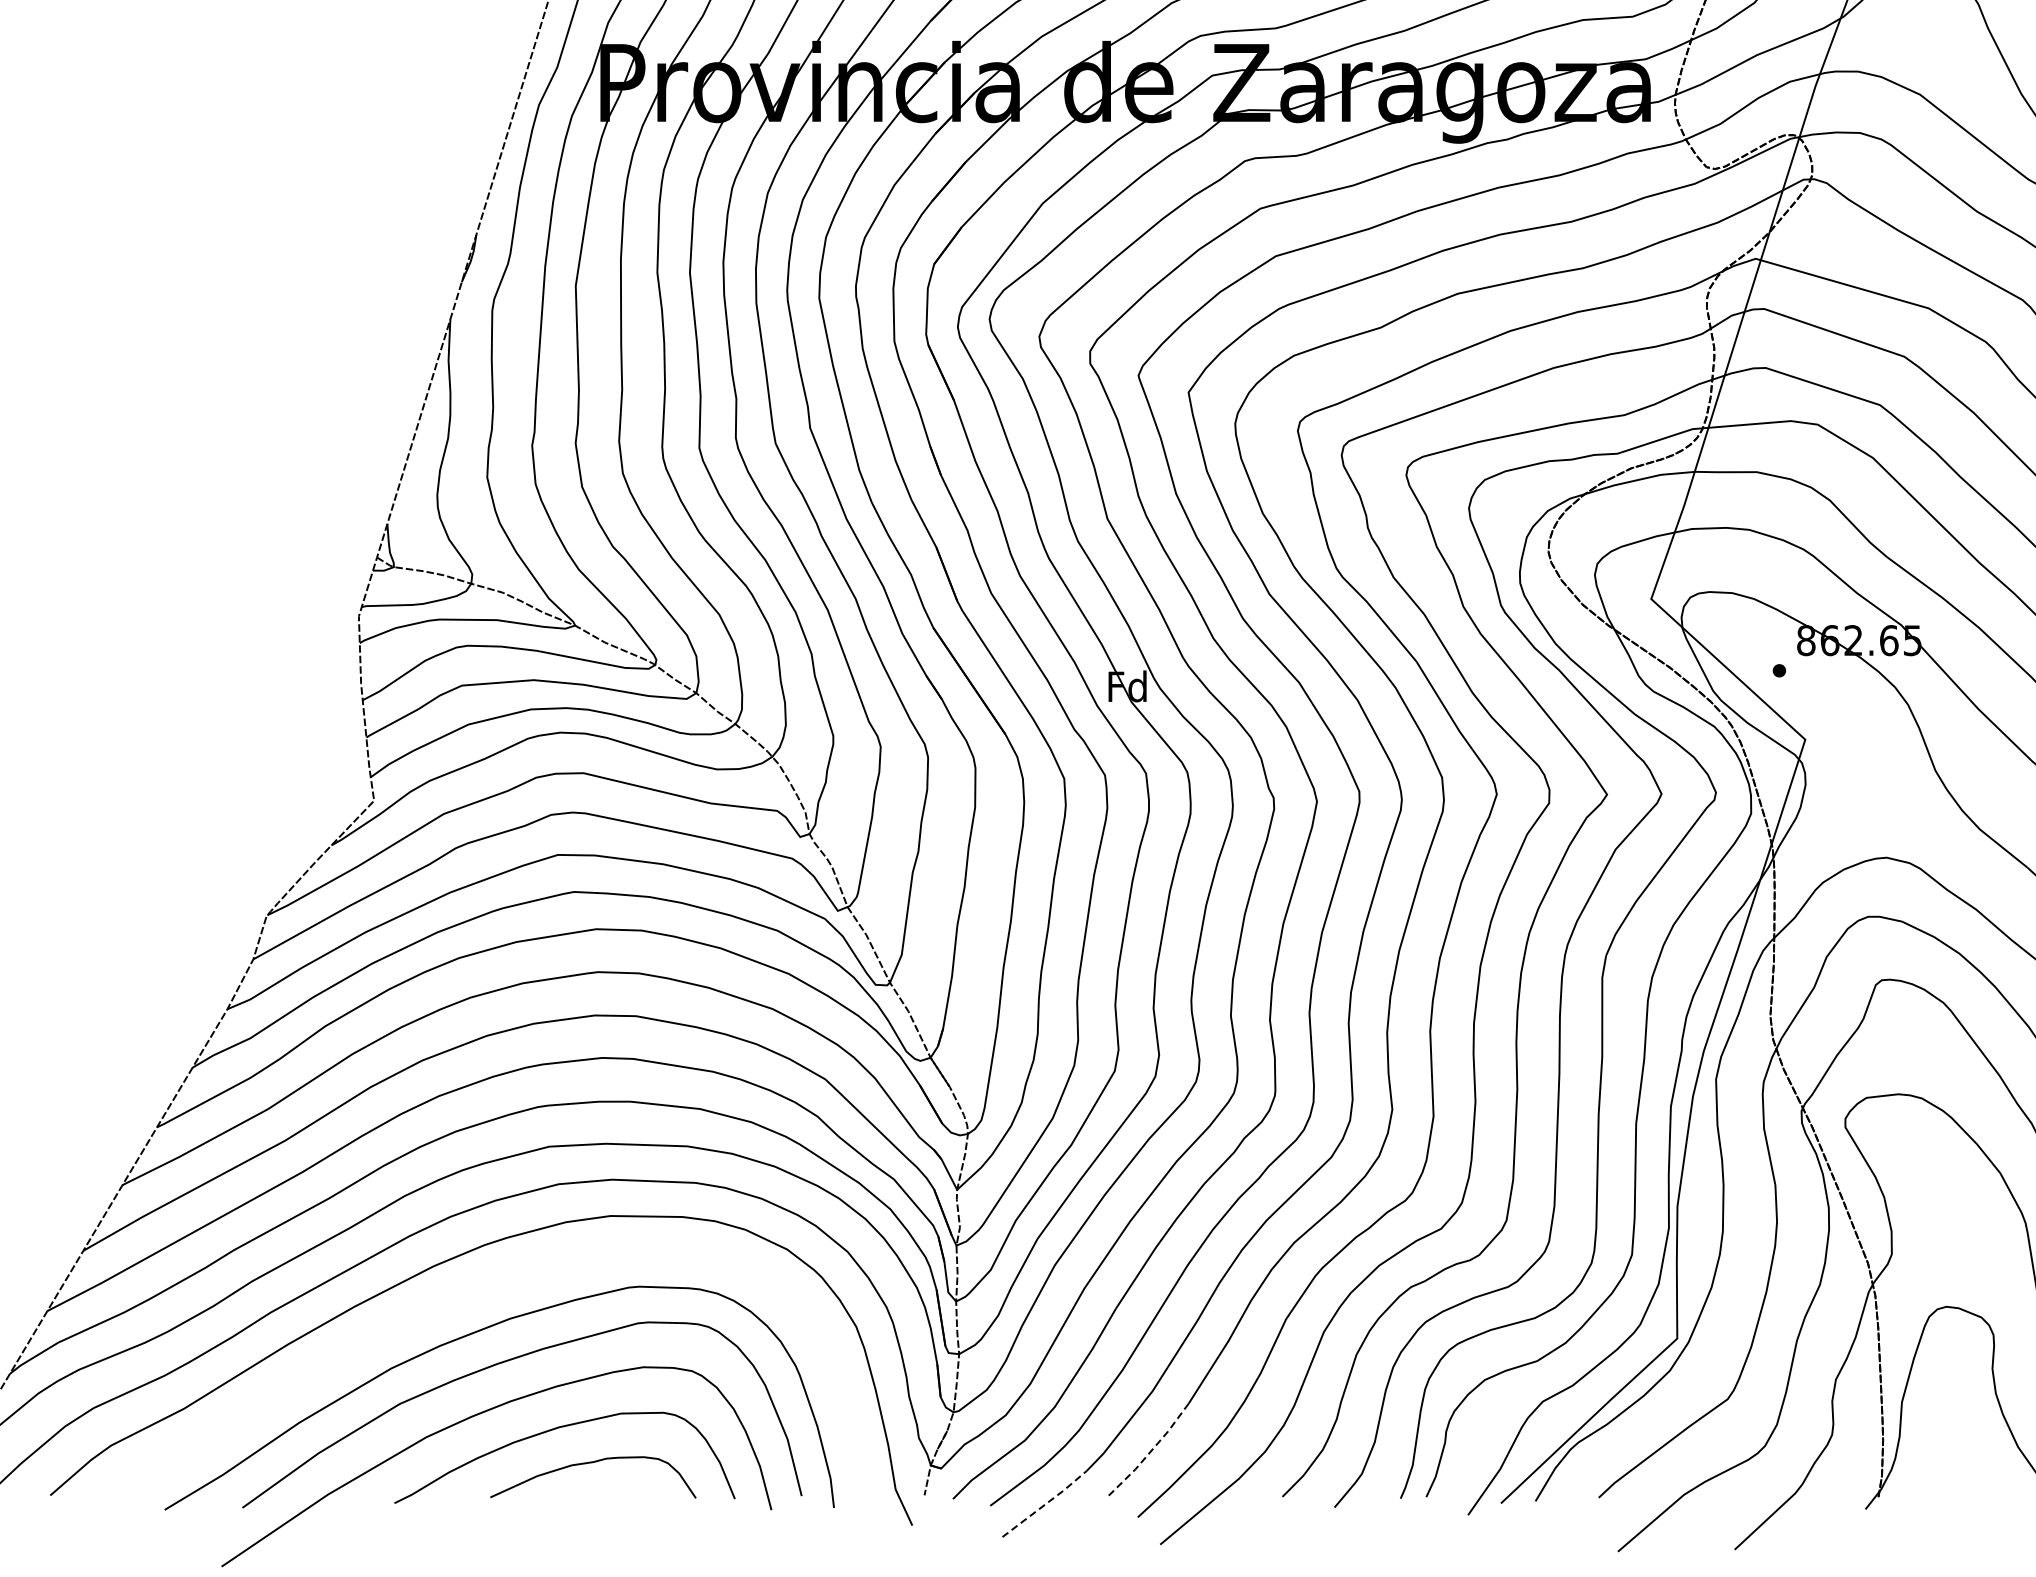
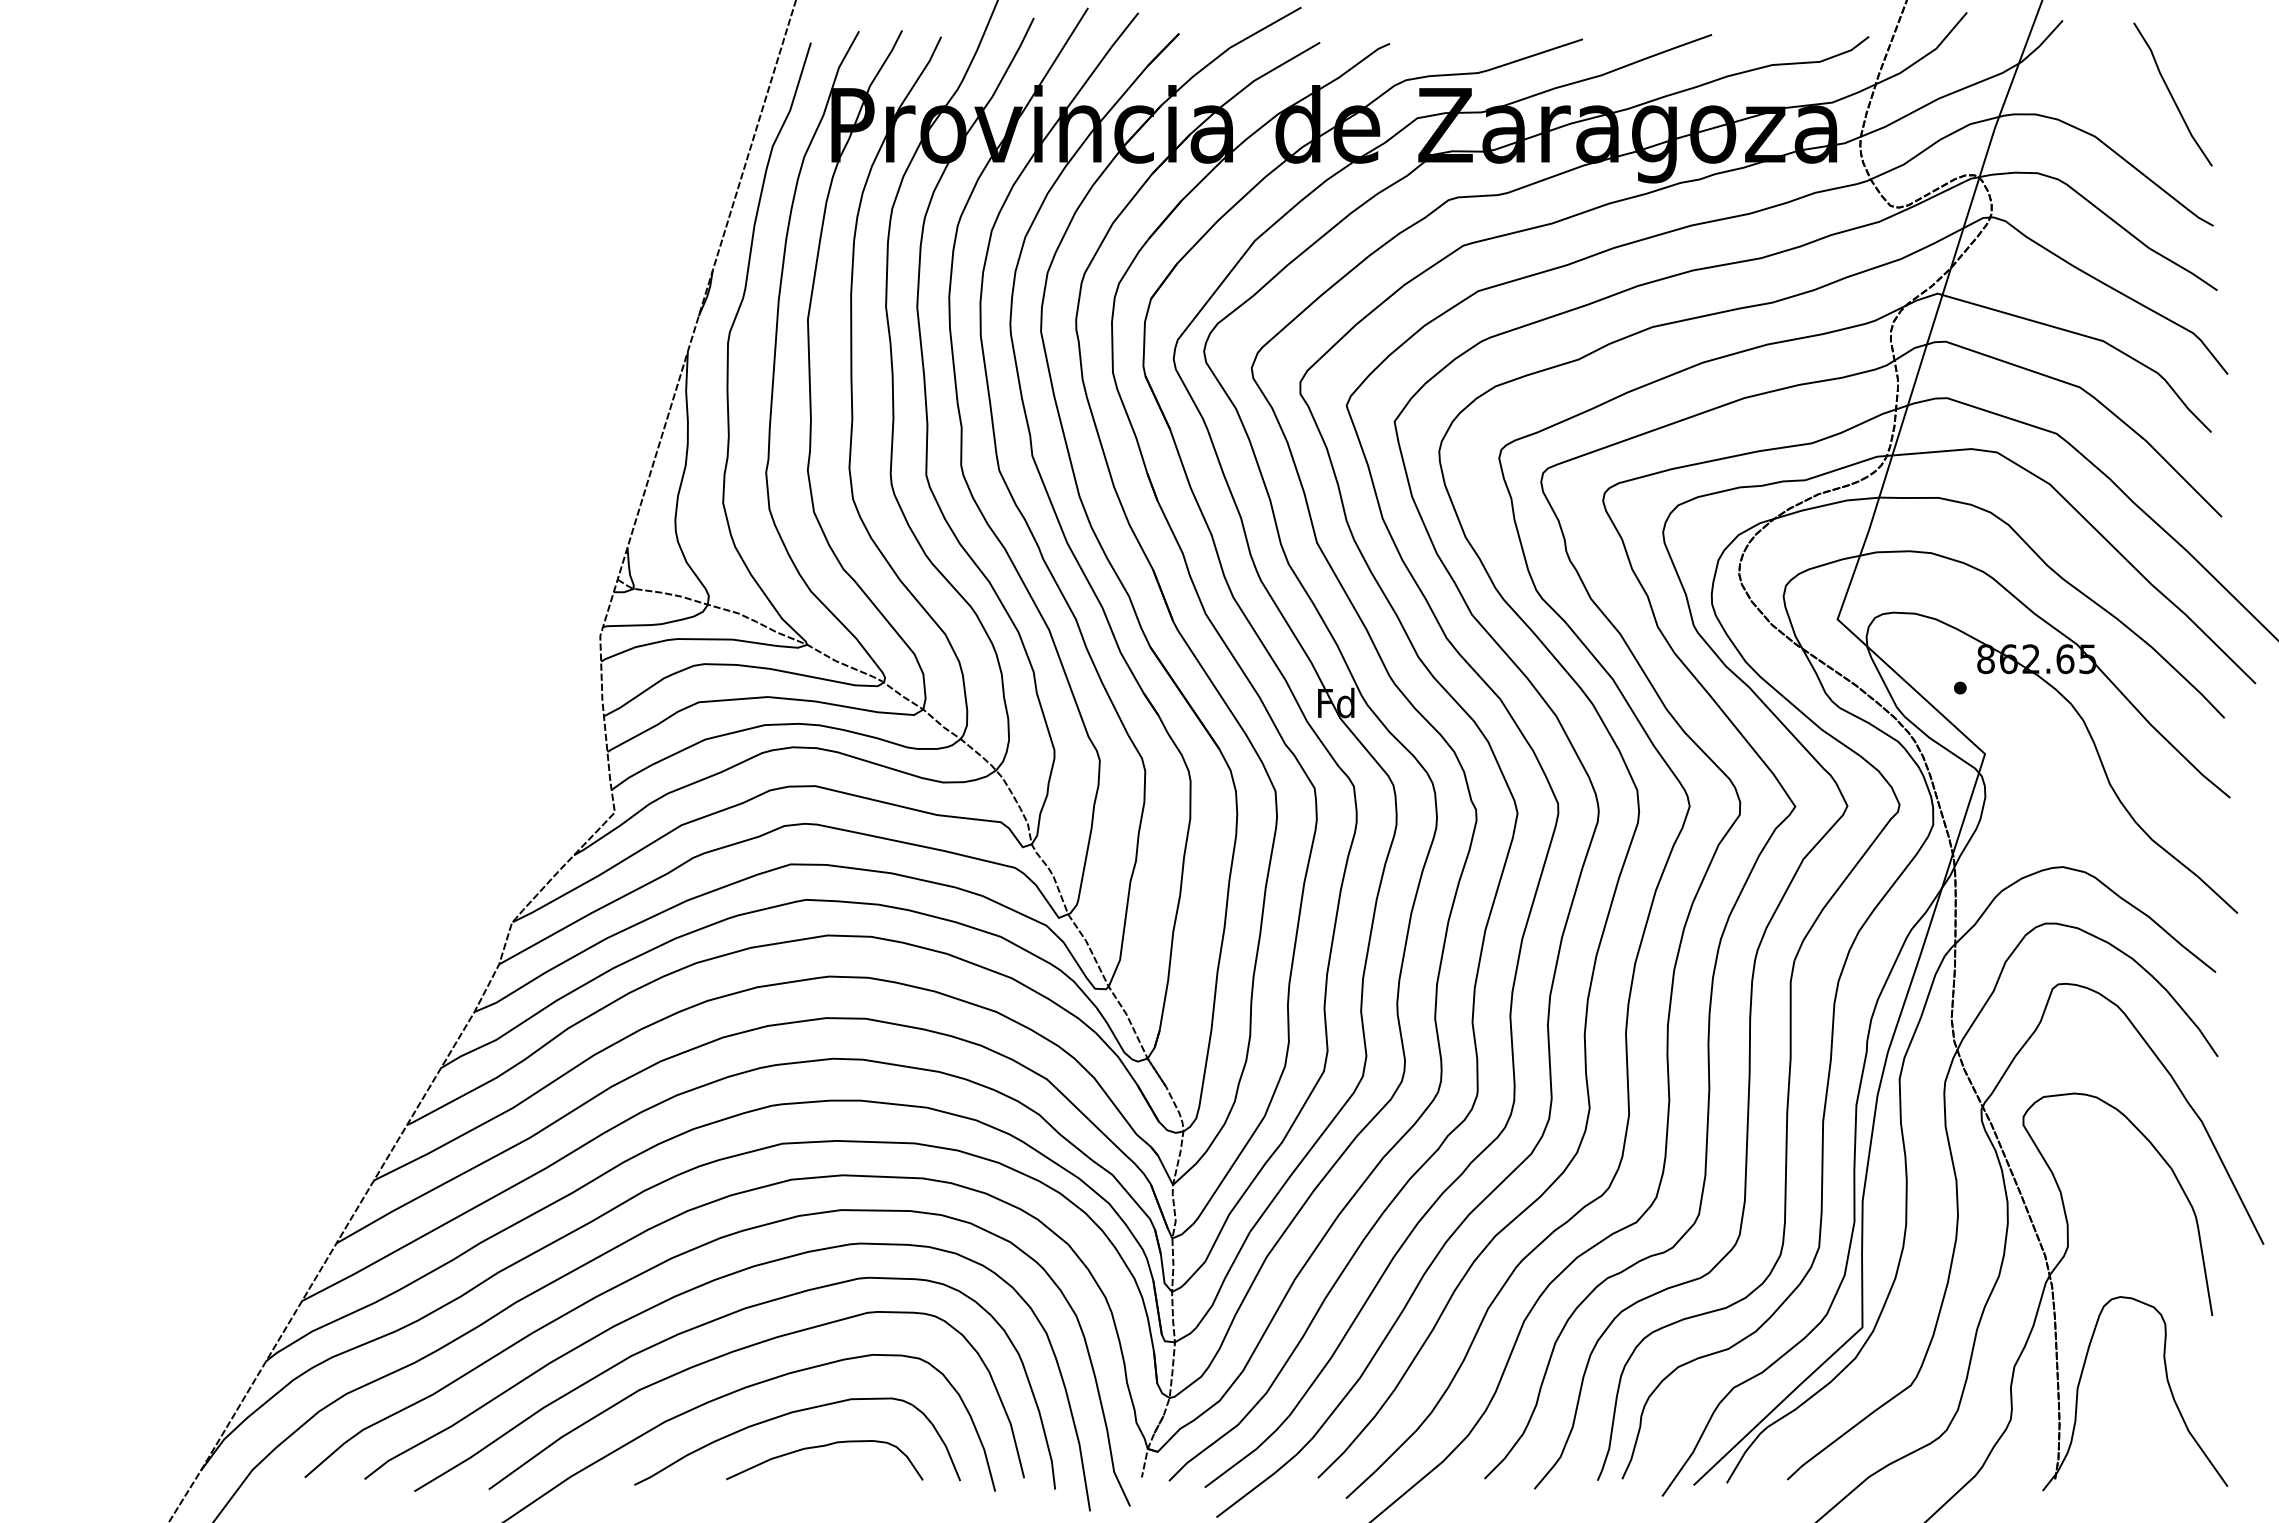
curve: (453, 1301) -> (690, 1291), added
line: (1150, 1451) -> (1358, 1435), dashed -> solid
line: (1046, 1503) -> (1258, 1485), dashed -> solid

